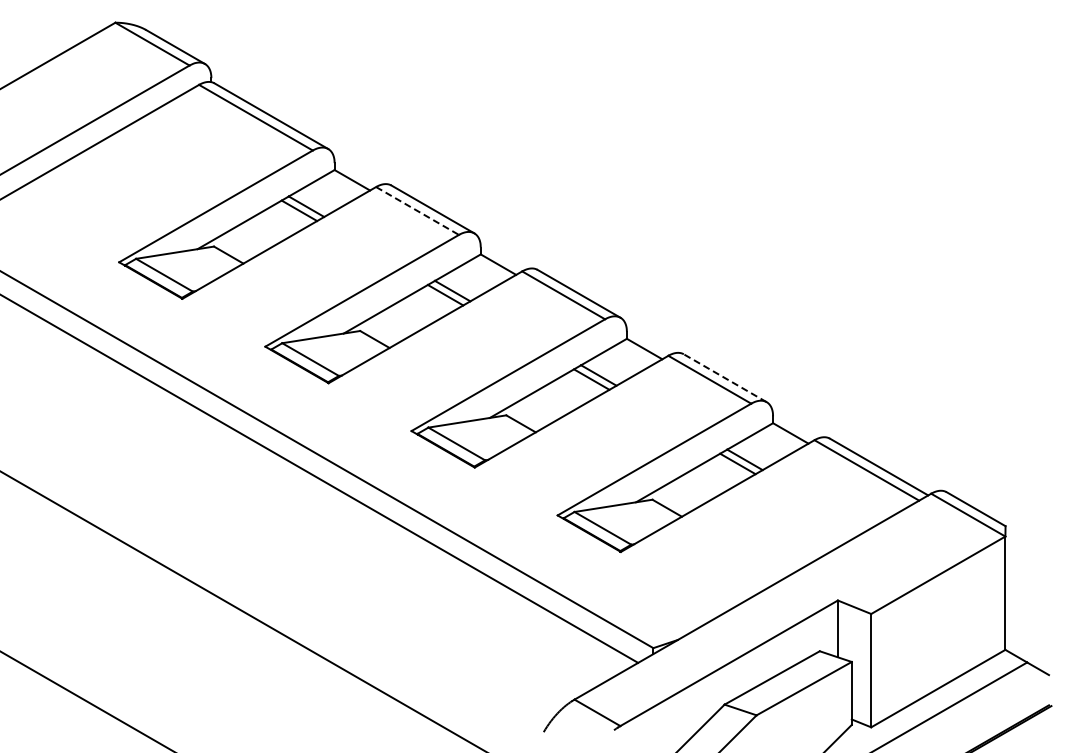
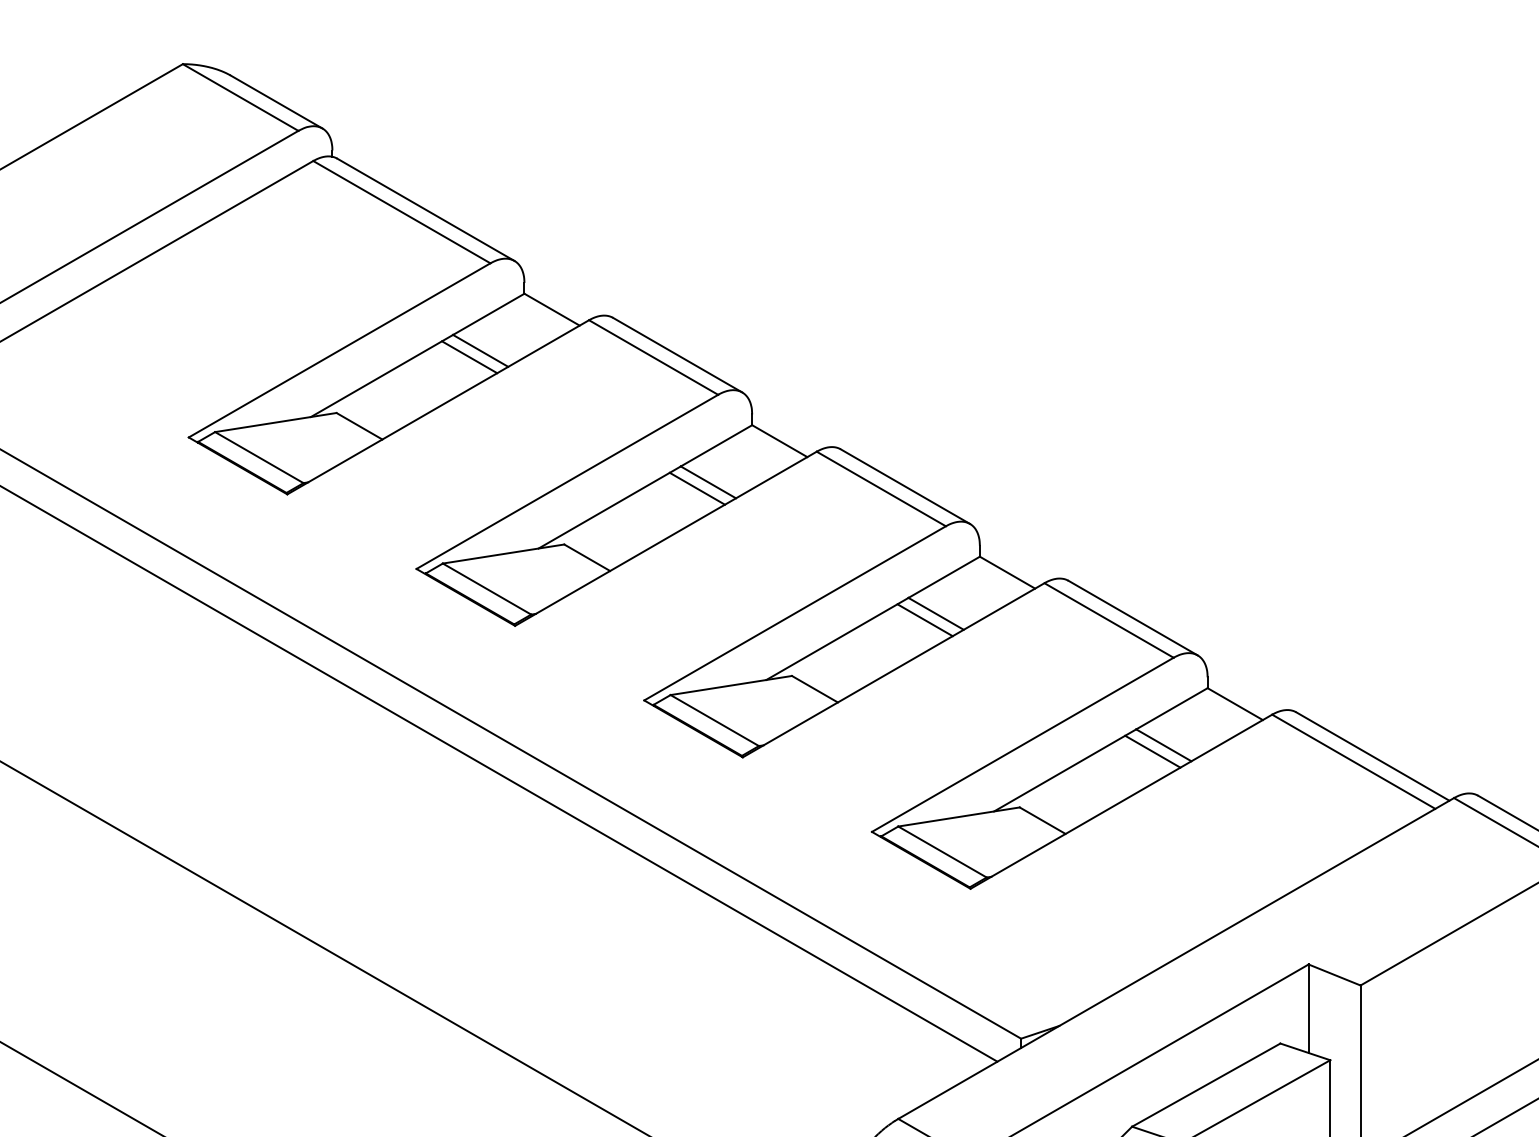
line: (417, 211) -> (653, 358), dashed -> solid
line: (725, 378) -> (1133, 618), dashed -> solid

